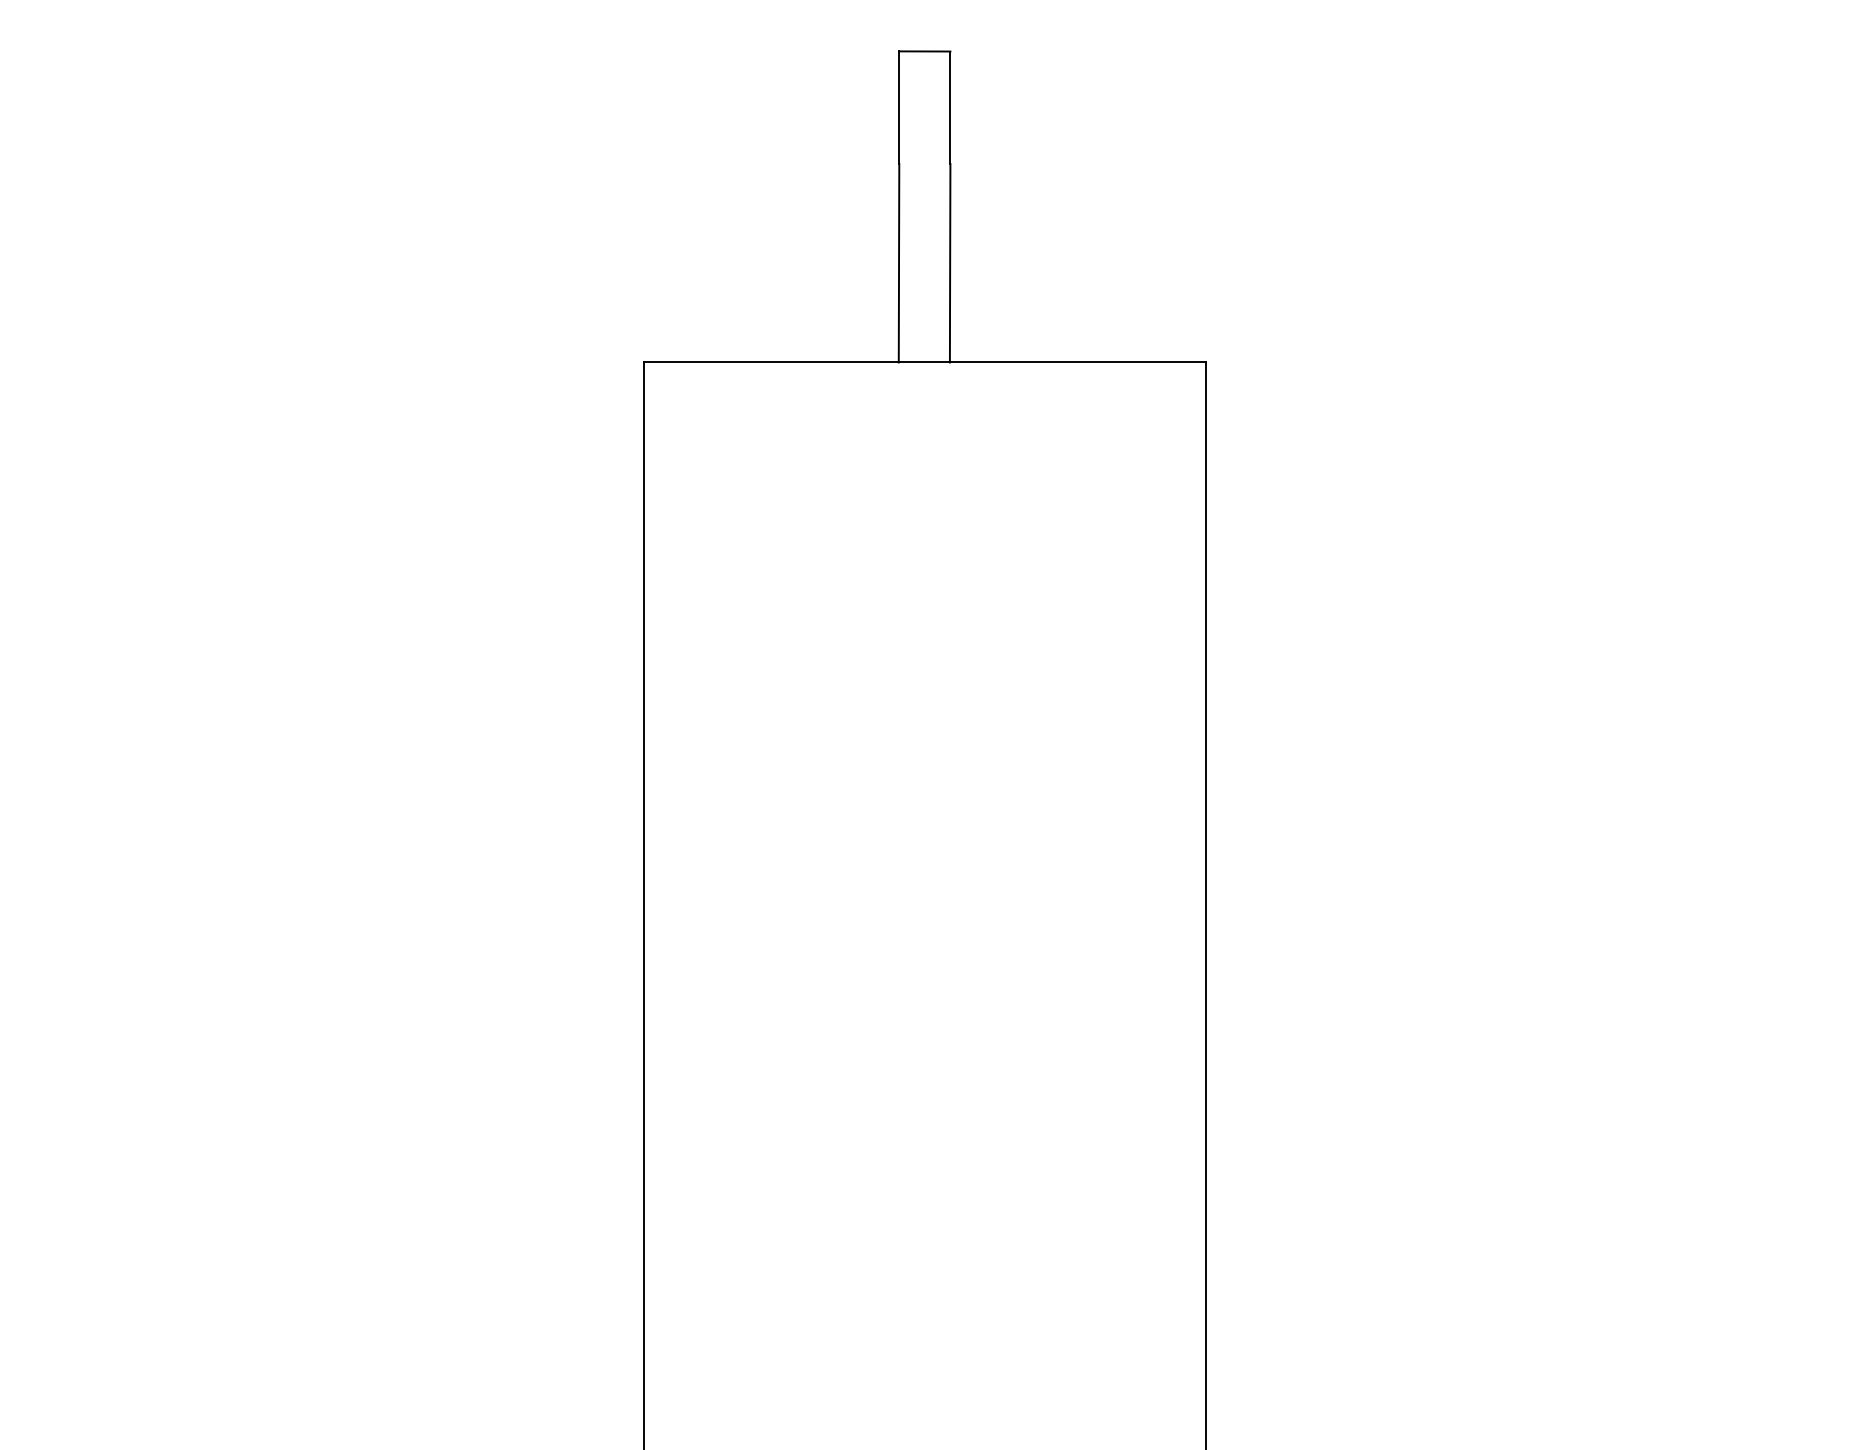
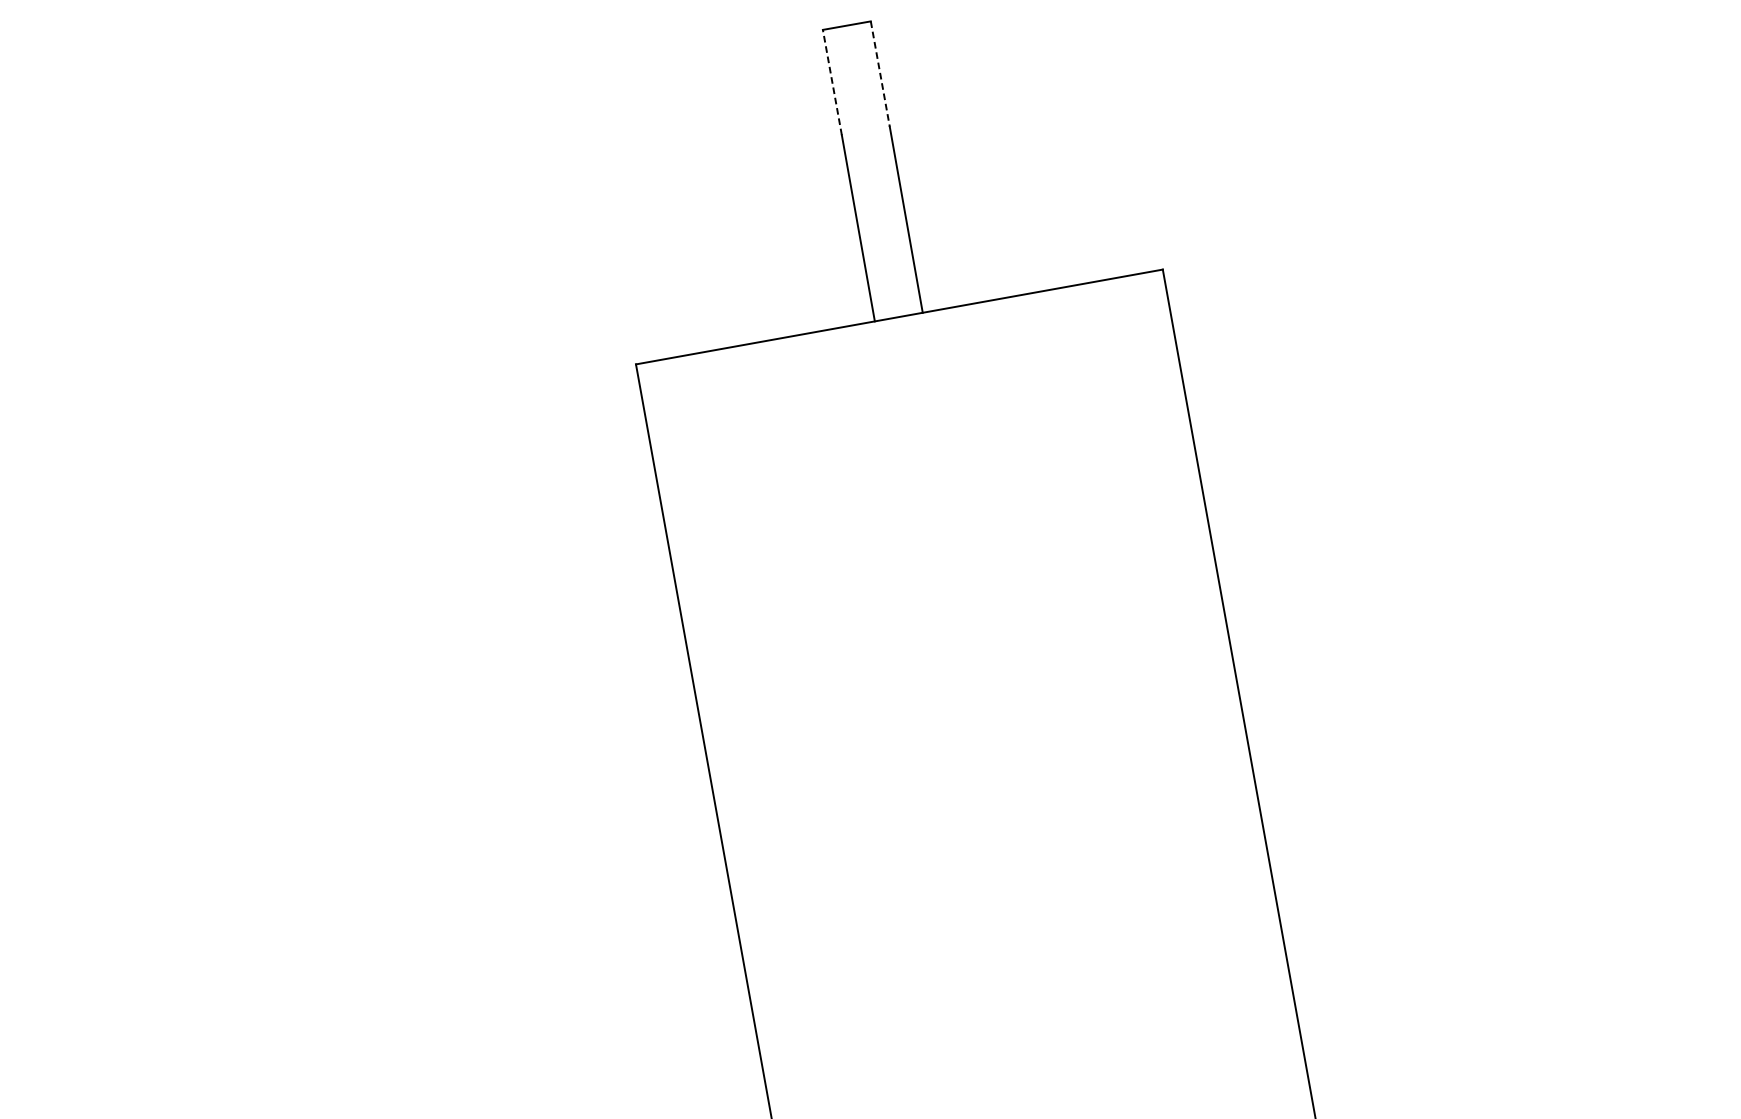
line: (899, 107) -> (832, 82), solid -> dashed
line: (950, 108) -> (880, 74), solid -> dashed

